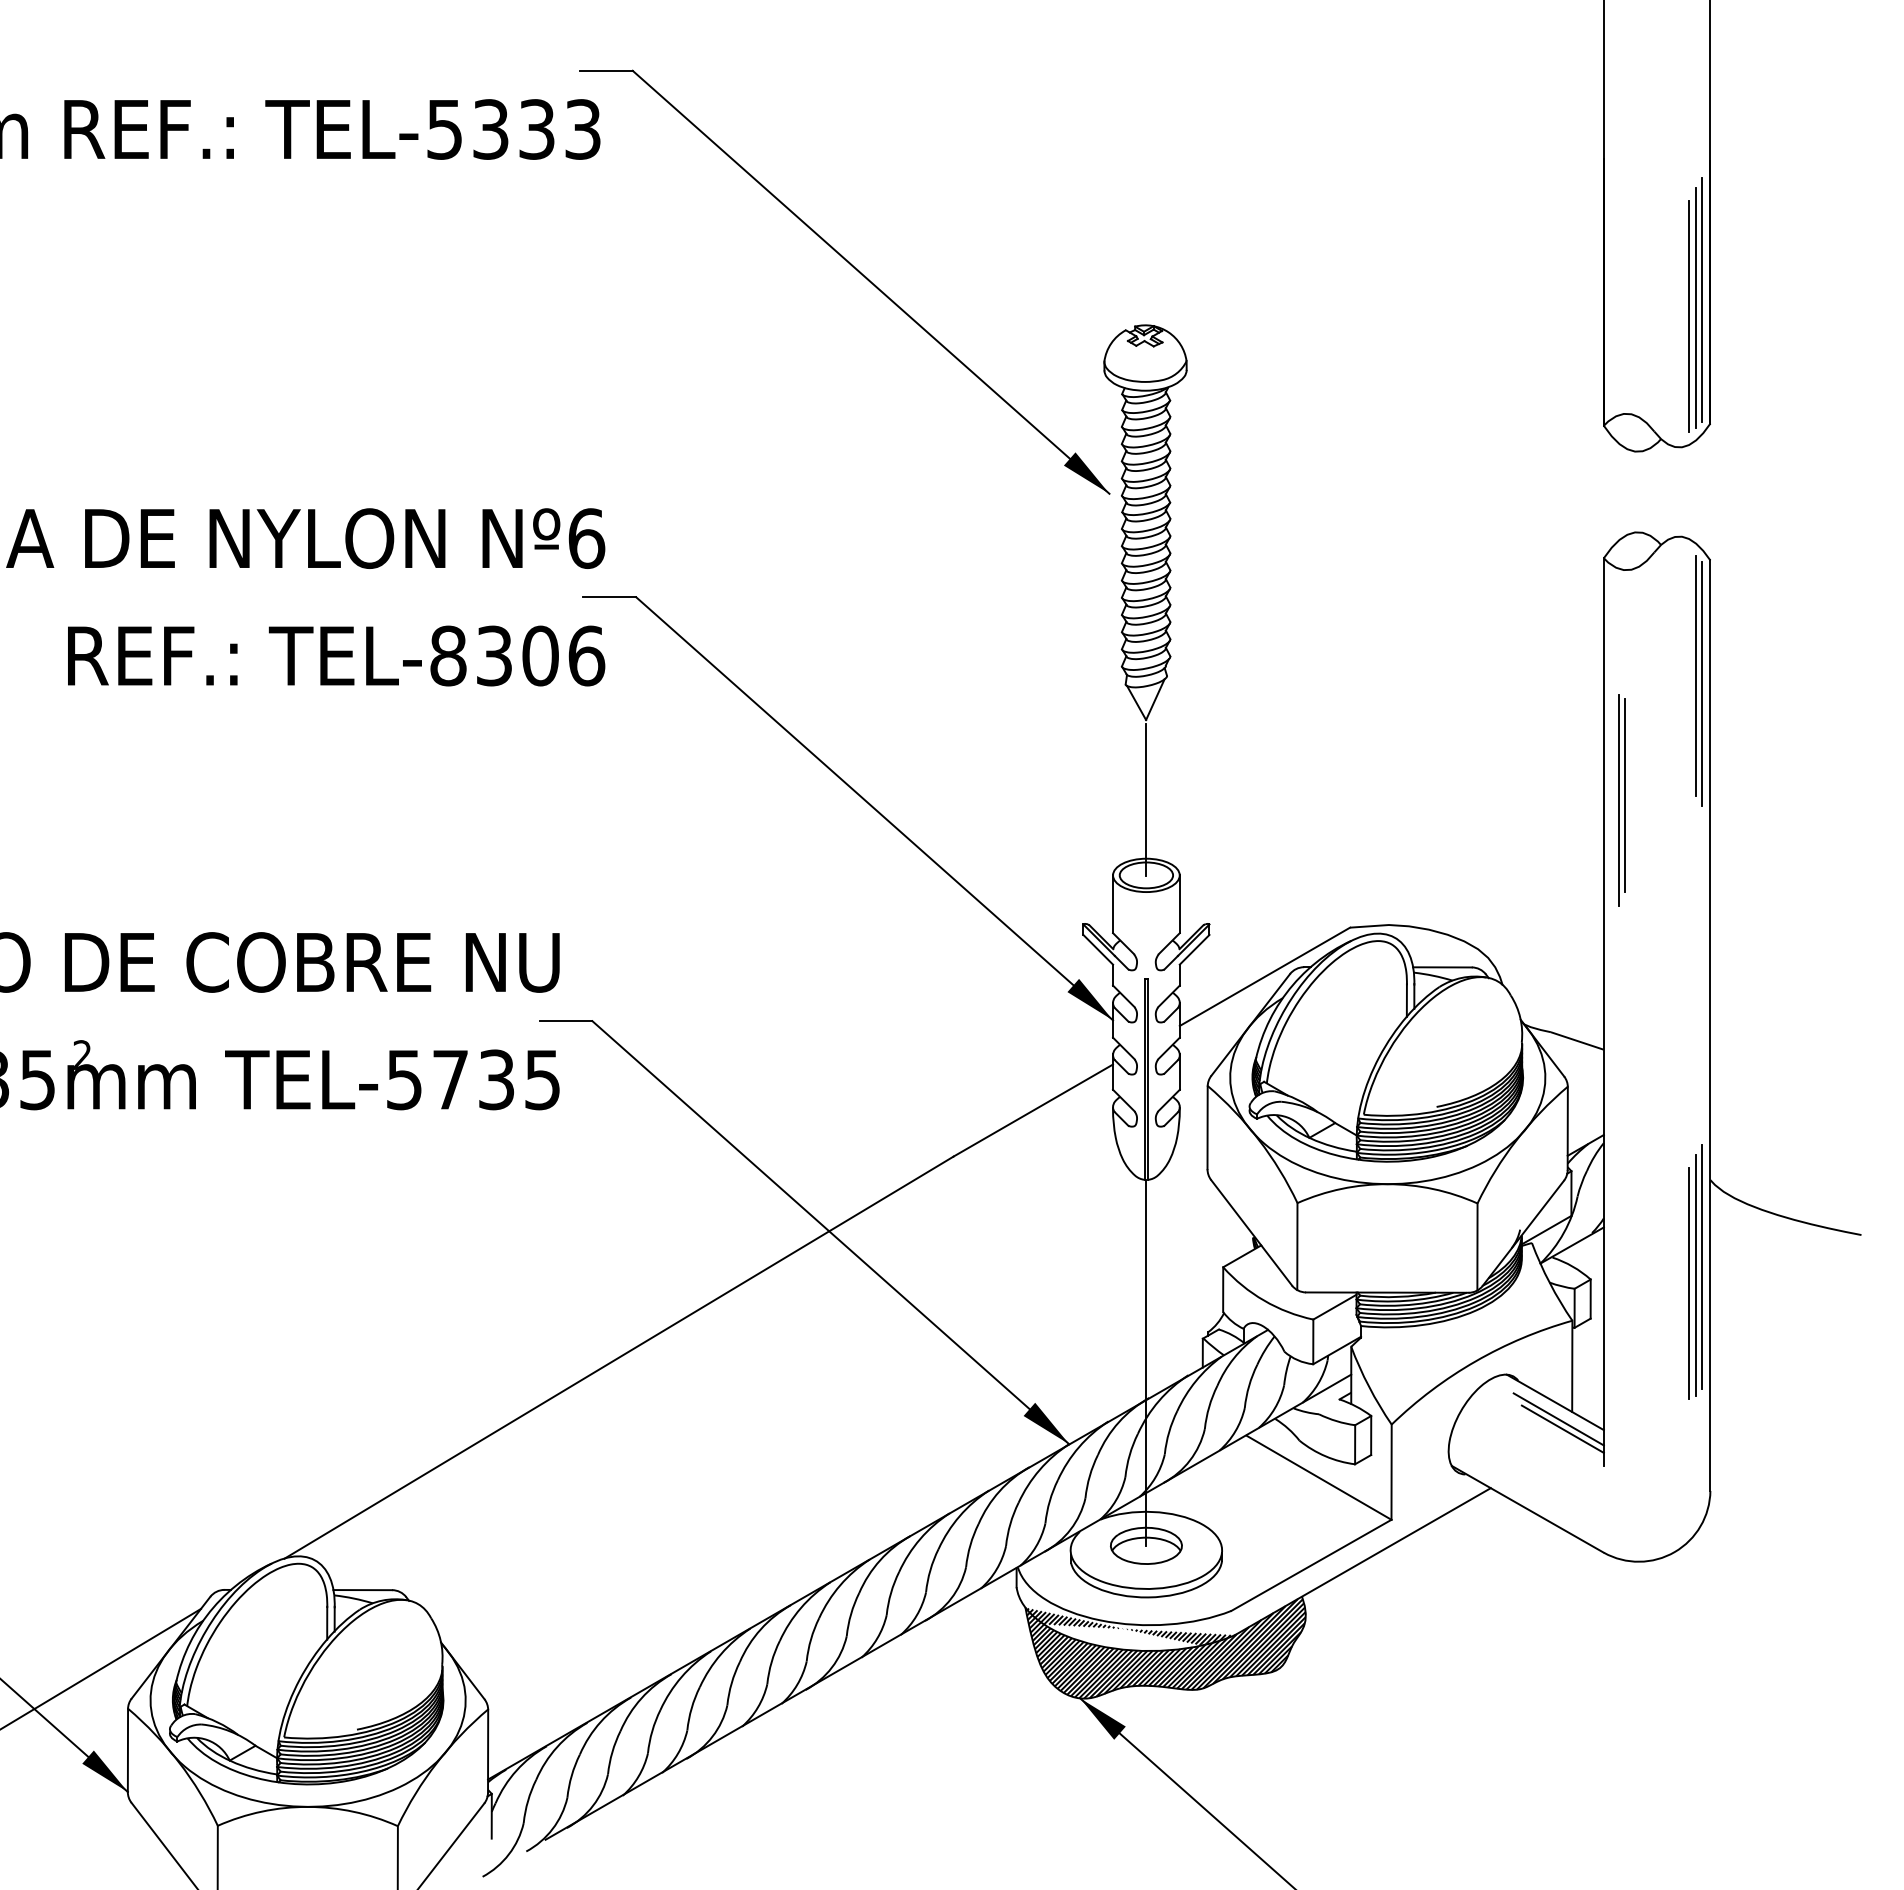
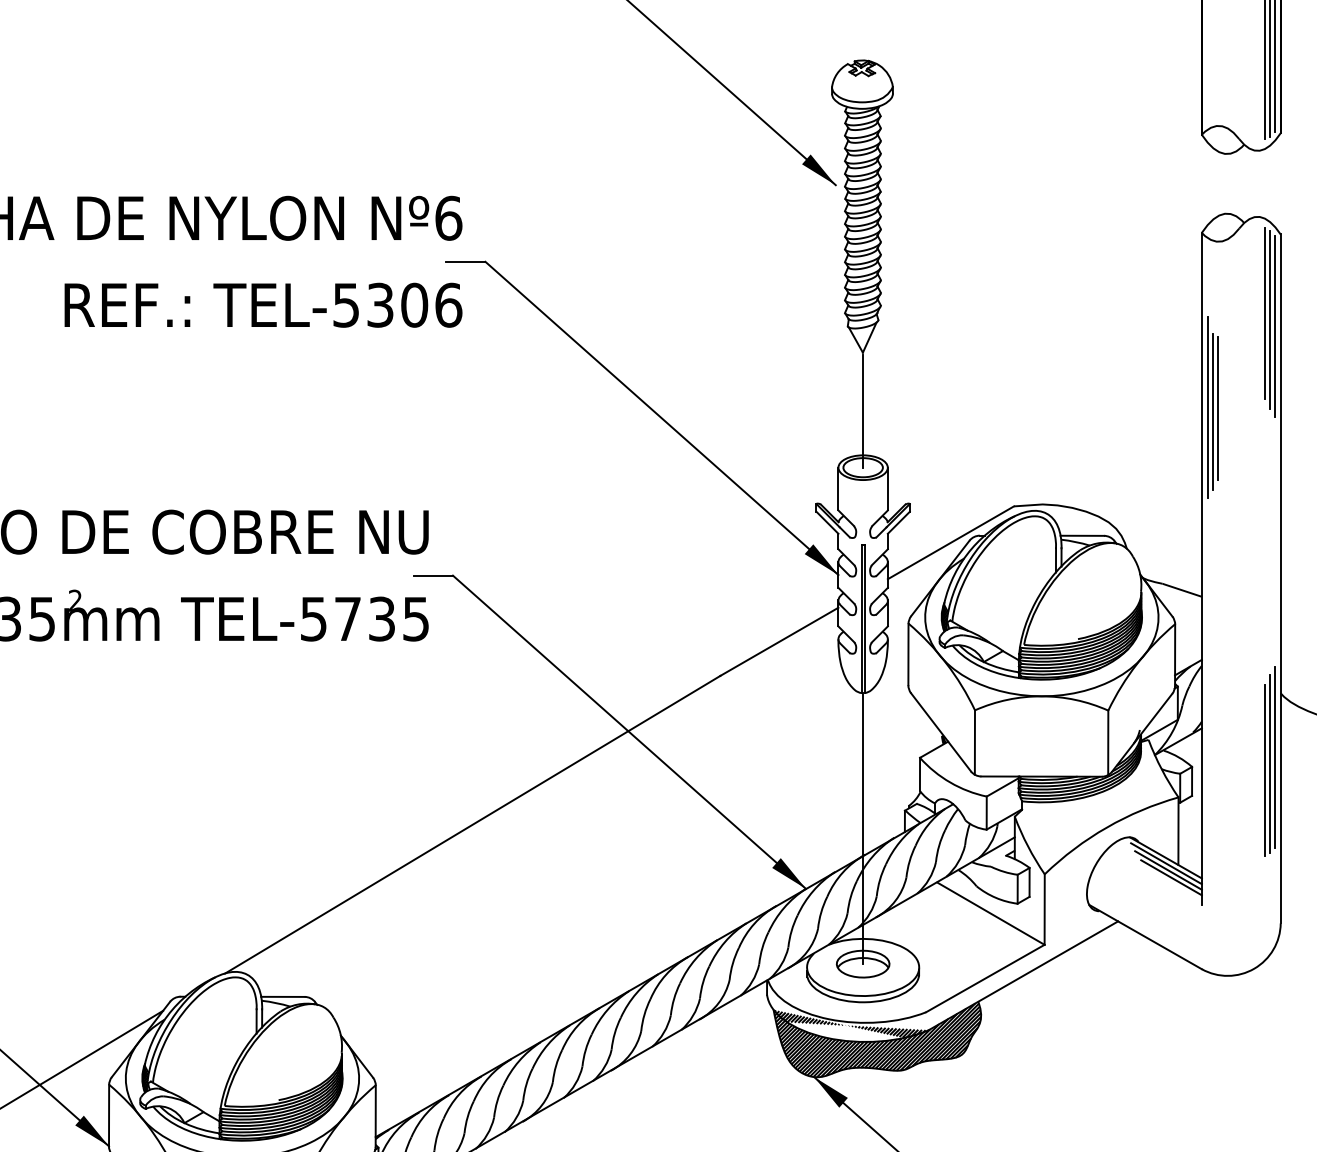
text: (448, 655) -> (346, 304), TEL-8306 -> TEL-5306
line: (1689, 667) -> (1265, 313), added
line: (1612, 793) -> (1208, 407), added
line: (1555, 1409) -> (1166, 863), added

